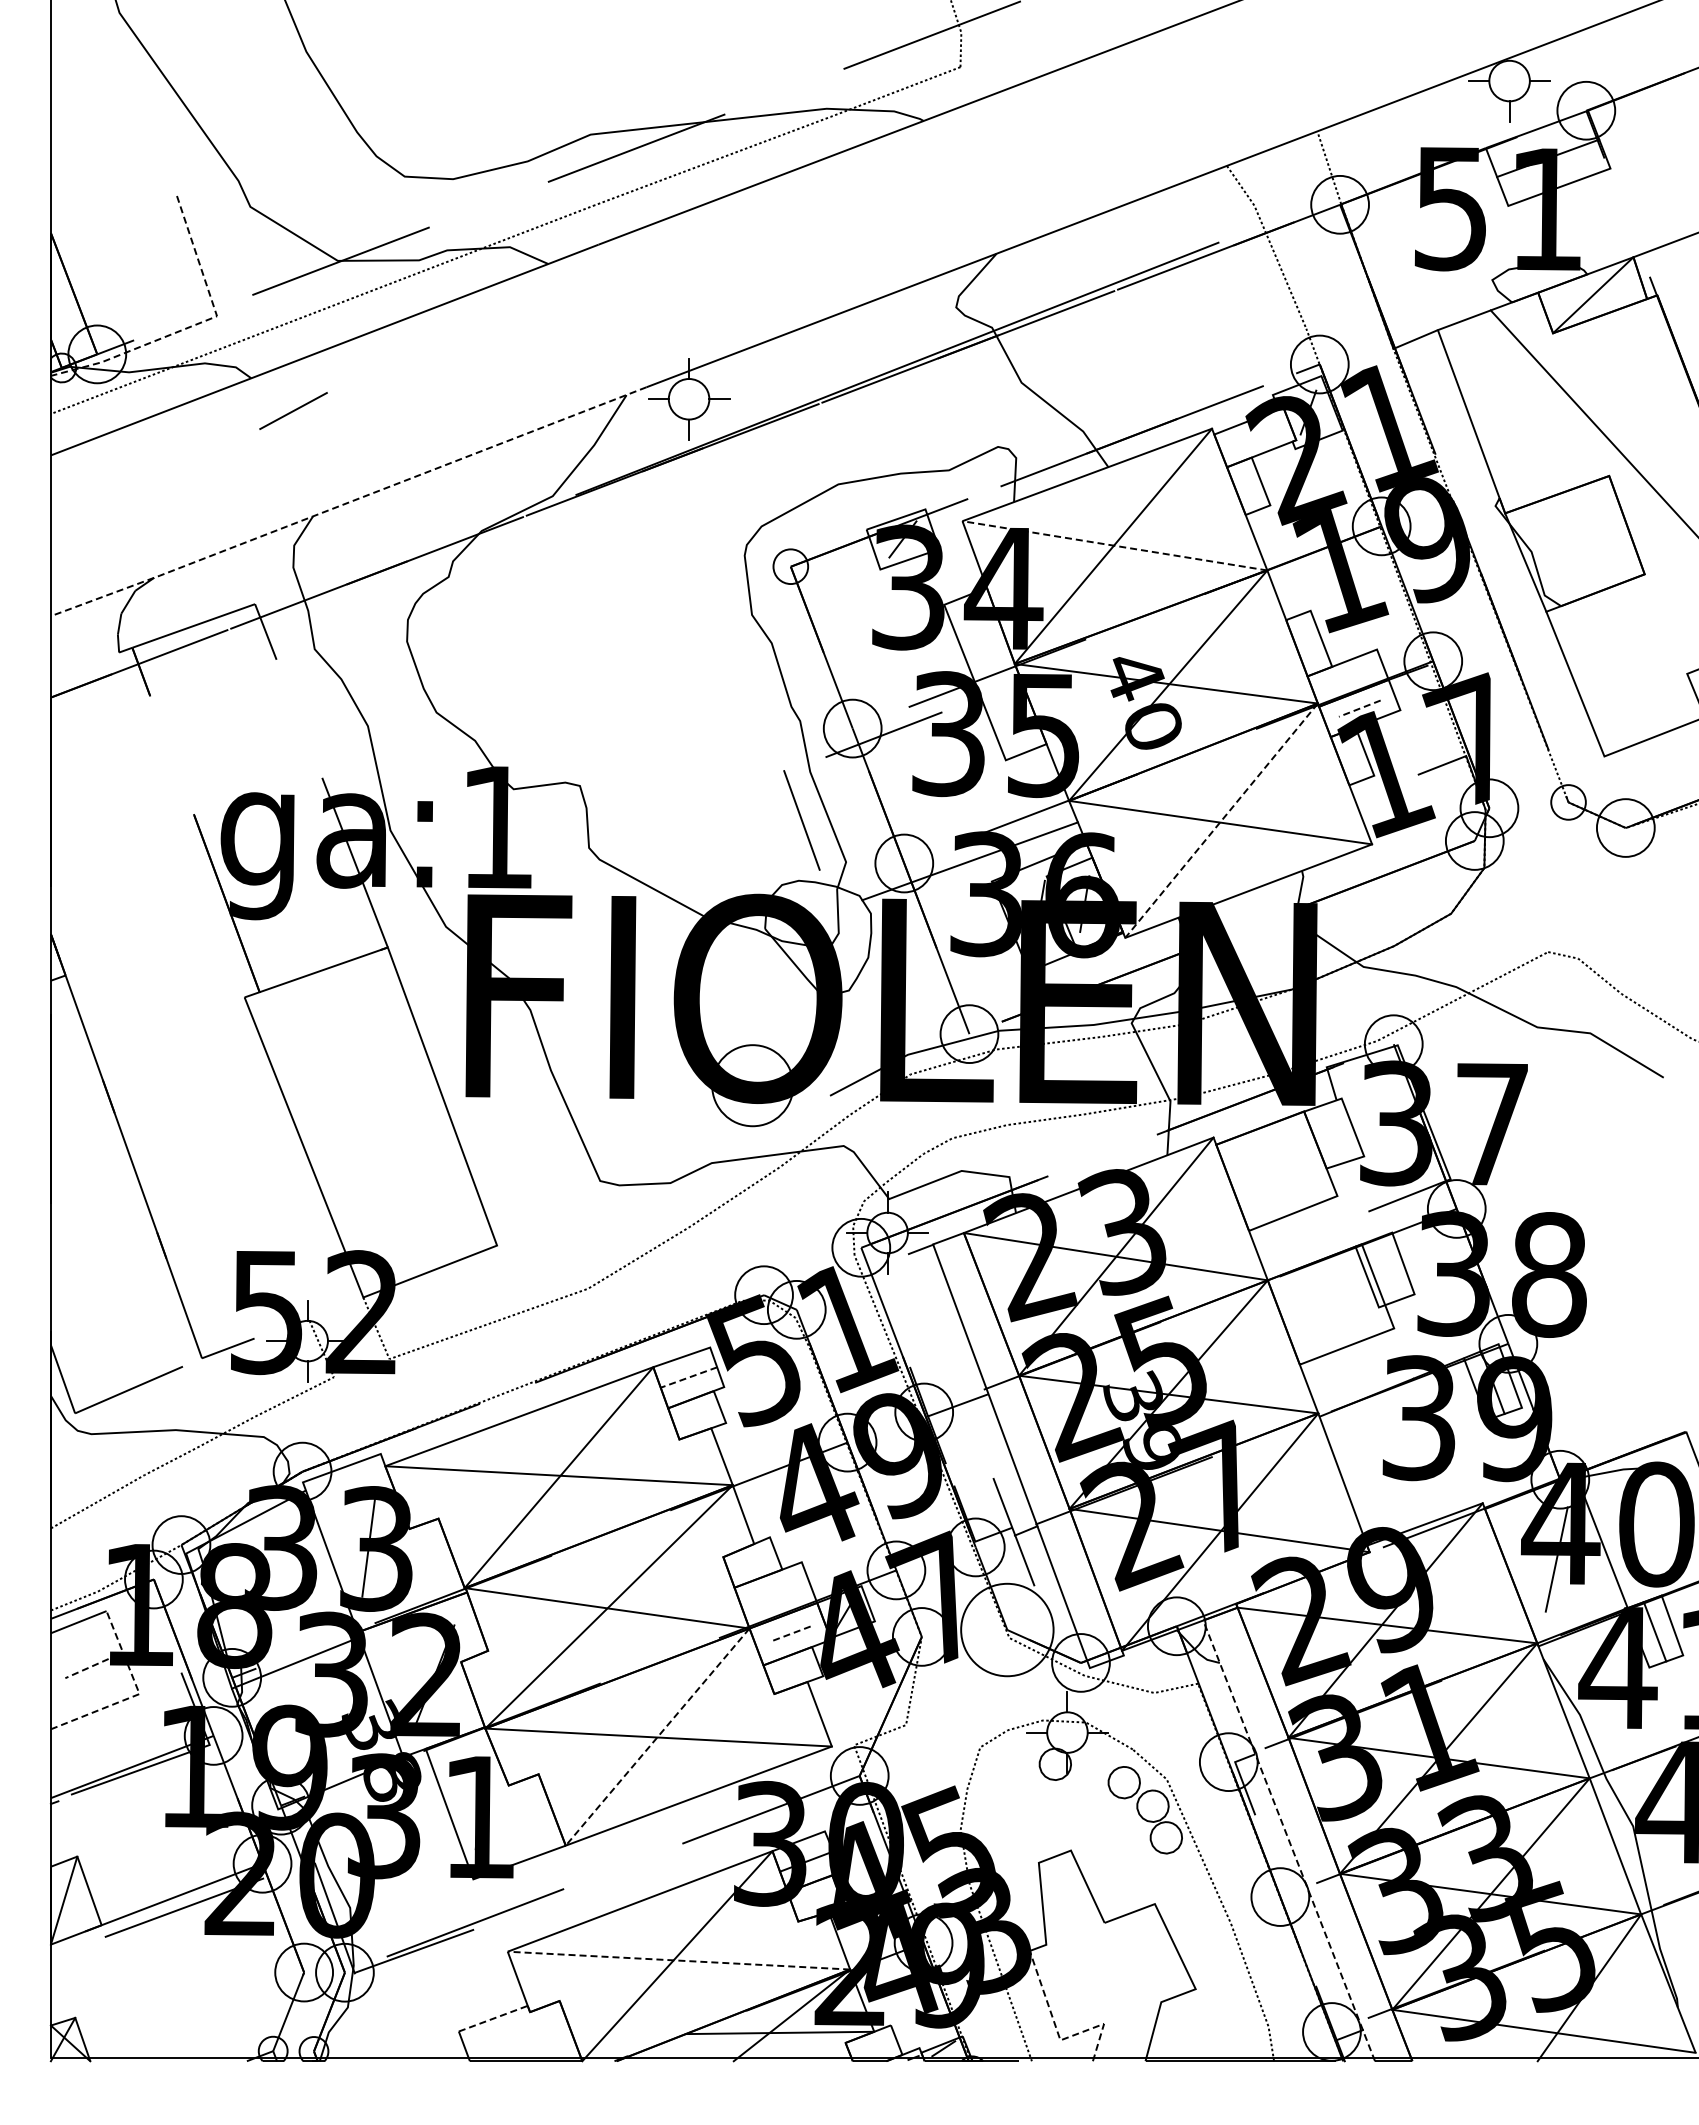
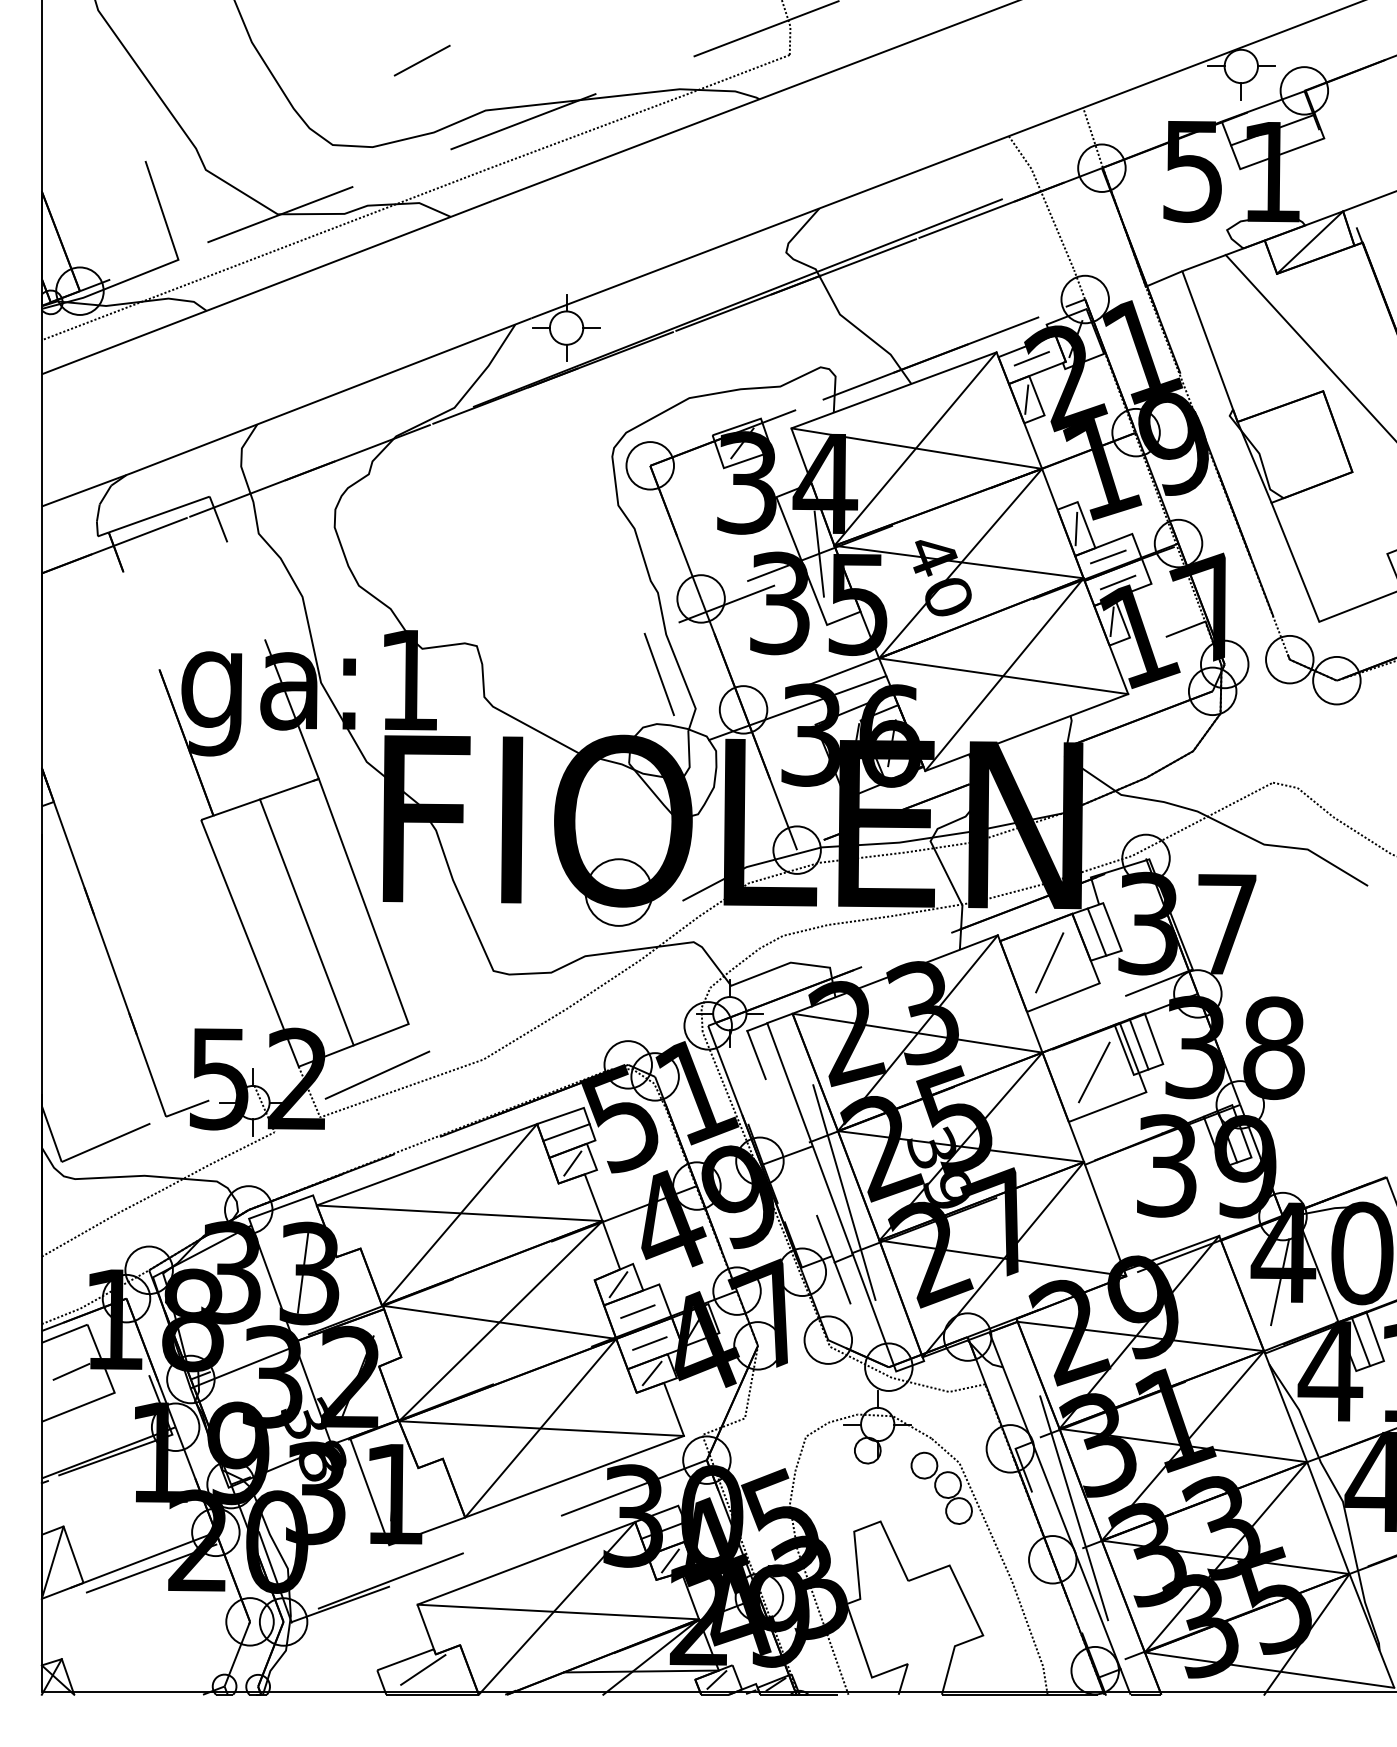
line: (193, 325) -> (159, 267), dashed -> solid
line: (293, 410) -> (422, 60), moved
line: (1254, 436) -> (1031, 358), added
line: (1248, 486) -> (1026, 399), added
line: (348, 502) -> (286, 413), dashed -> solid
line: (1114, 545) -> (916, 448), dashed -> solid
circle: (790, 566) -> (649, 465), size x1.67
line: (1309, 643) -> (1076, 528), added
line: (996, 673) -> (819, 553), added
line: (1347, 677) -> (1108, 556), added
line: (1359, 708) -> (1117, 582), dashed -> solid
line: (1352, 756) -> (1112, 621), added
circle: (1568, 802) -> (1289, 659), size x1.67
line: (1221, 820) -> (1004, 674), dashed -> solid
line: (373, 1121) -> (307, 922), added
line: (1333, 1133) -> (1096, 931), added
line: (1276, 1171) -> (1049, 963), added
line: (1384, 1269) -> (1138, 1043), added
line: (919, 1283) -> (756, 1055), added
line: (1330, 1304) -> (1094, 1072), added
line: (459, 1307) -> (377, 1074), added
line: (688, 1377) -> (566, 1132), dashed -> solid
line: (696, 1414) -> (572, 1162), added
line: (1026, 1450) -> (844, 1192), added
line: (751, 1562) -> (617, 1284), added
line: (775, 1594) -> (637, 1310), added
circle: (1007, 1629) -> (828, 1339), size x0.62
line: (790, 1634) -> (649, 1343), dashed -> solid
line: (86, 1668) -> (71, 1371), dashed -> solid
line: (792, 1670) -> (651, 1373), added
line: (137, 1694) -> (113, 1393), dashed -> solid
line: (657, 1737) -> (540, 1428), dashed -> solid
line: (1306, 1834) -> (1074, 1508), added
line: (1289, 1840) -> (1060, 1513), dashed -> solid
line: (815, 1898) -> (670, 1560), added
line: (678, 1960) -> (557, 1611), dashed -> solid
line: (493, 2018) -> (405, 1659), dashed -> solid
line: (514, 2031) -> (423, 1670), added
line: (1059, 2037) -> (871, 1675), dashed -> solid
line: (871, 2043) -> (716, 1680), added

